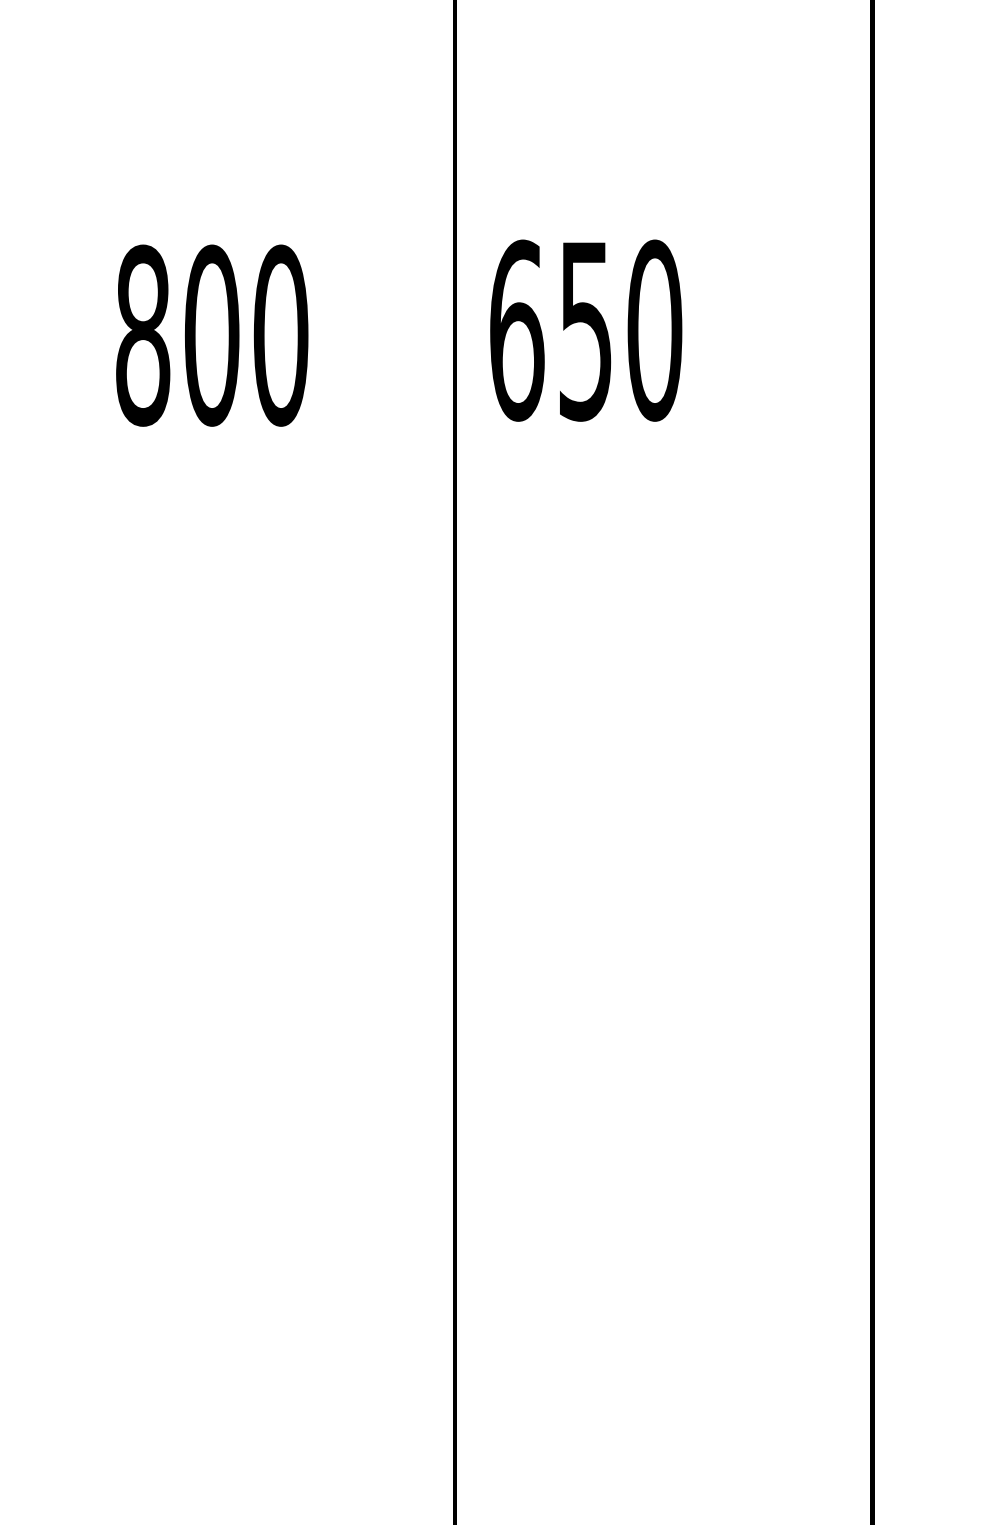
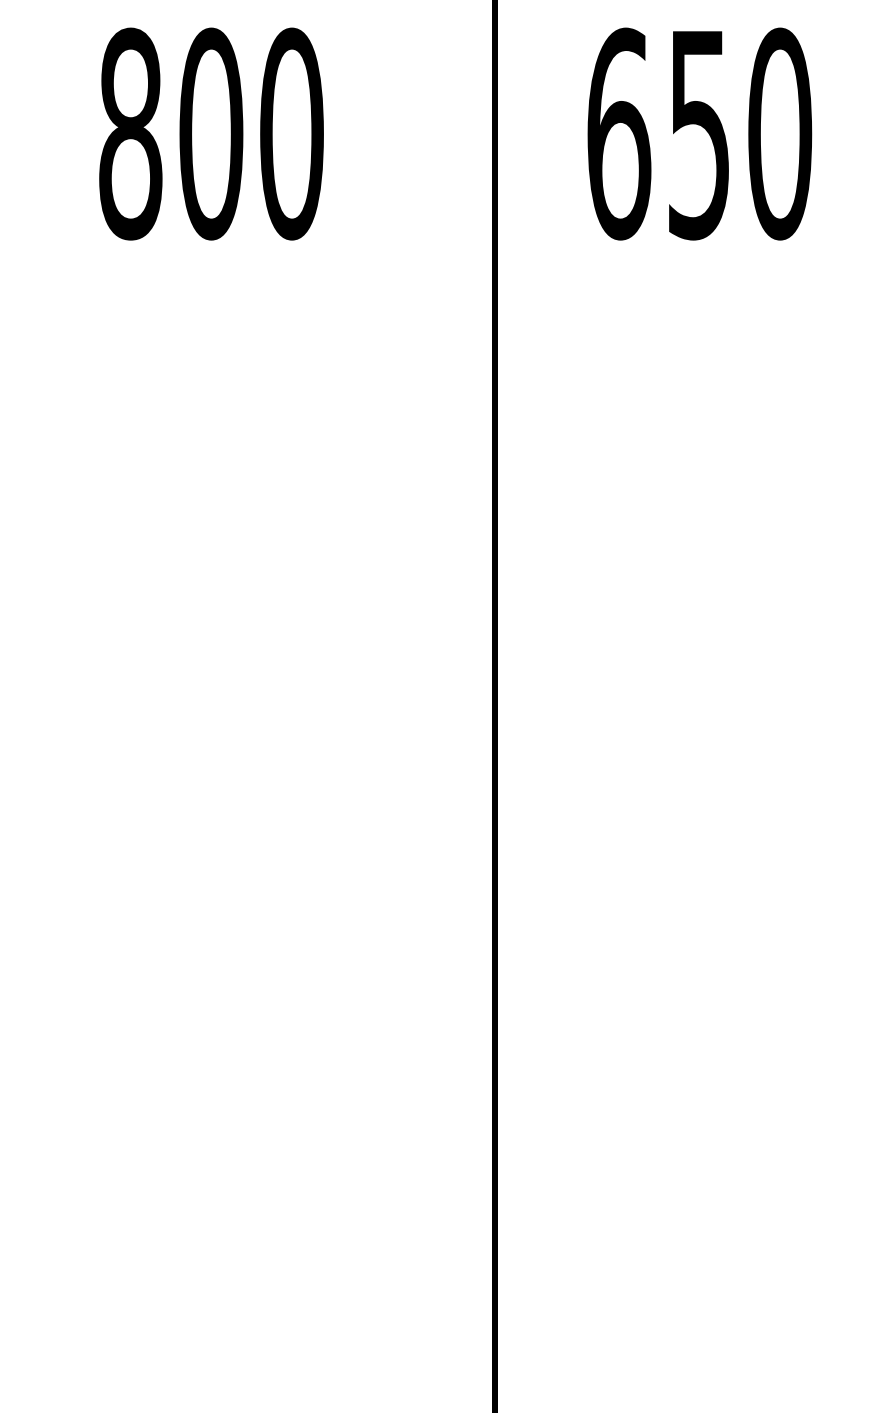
text: (586, 330) -> (700, 133), moved

